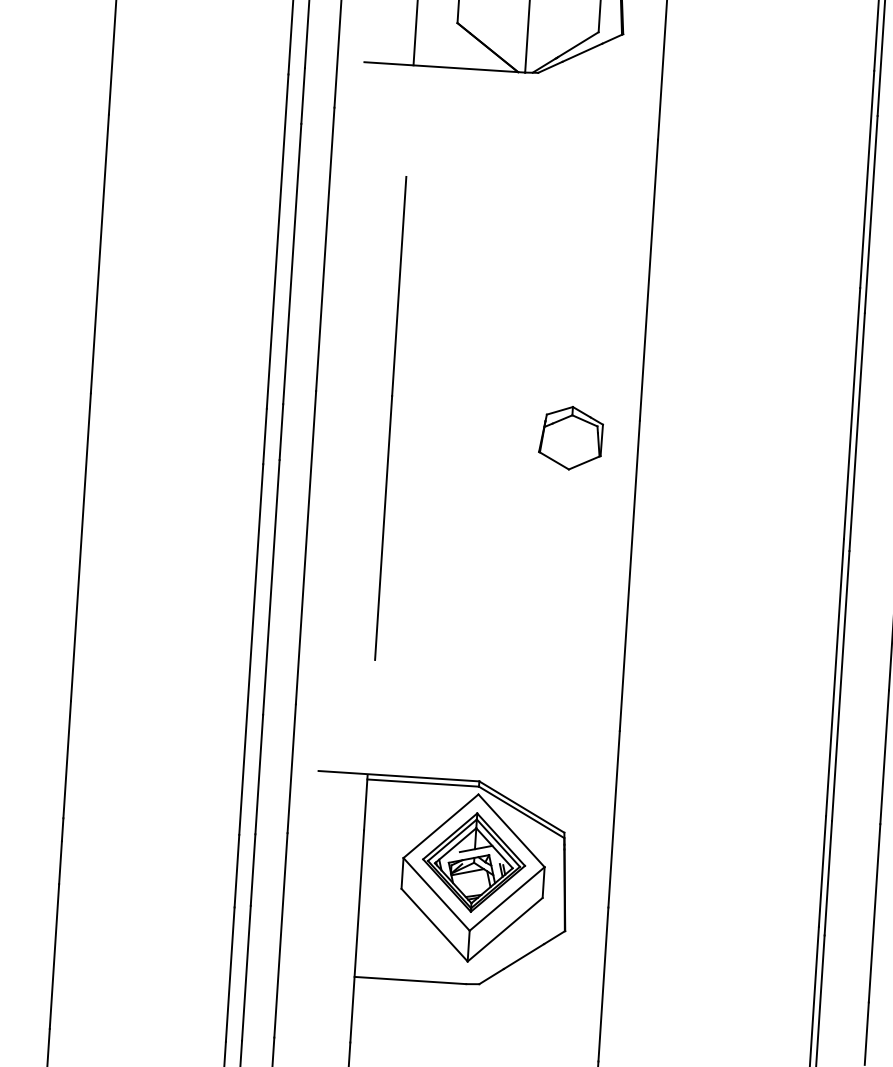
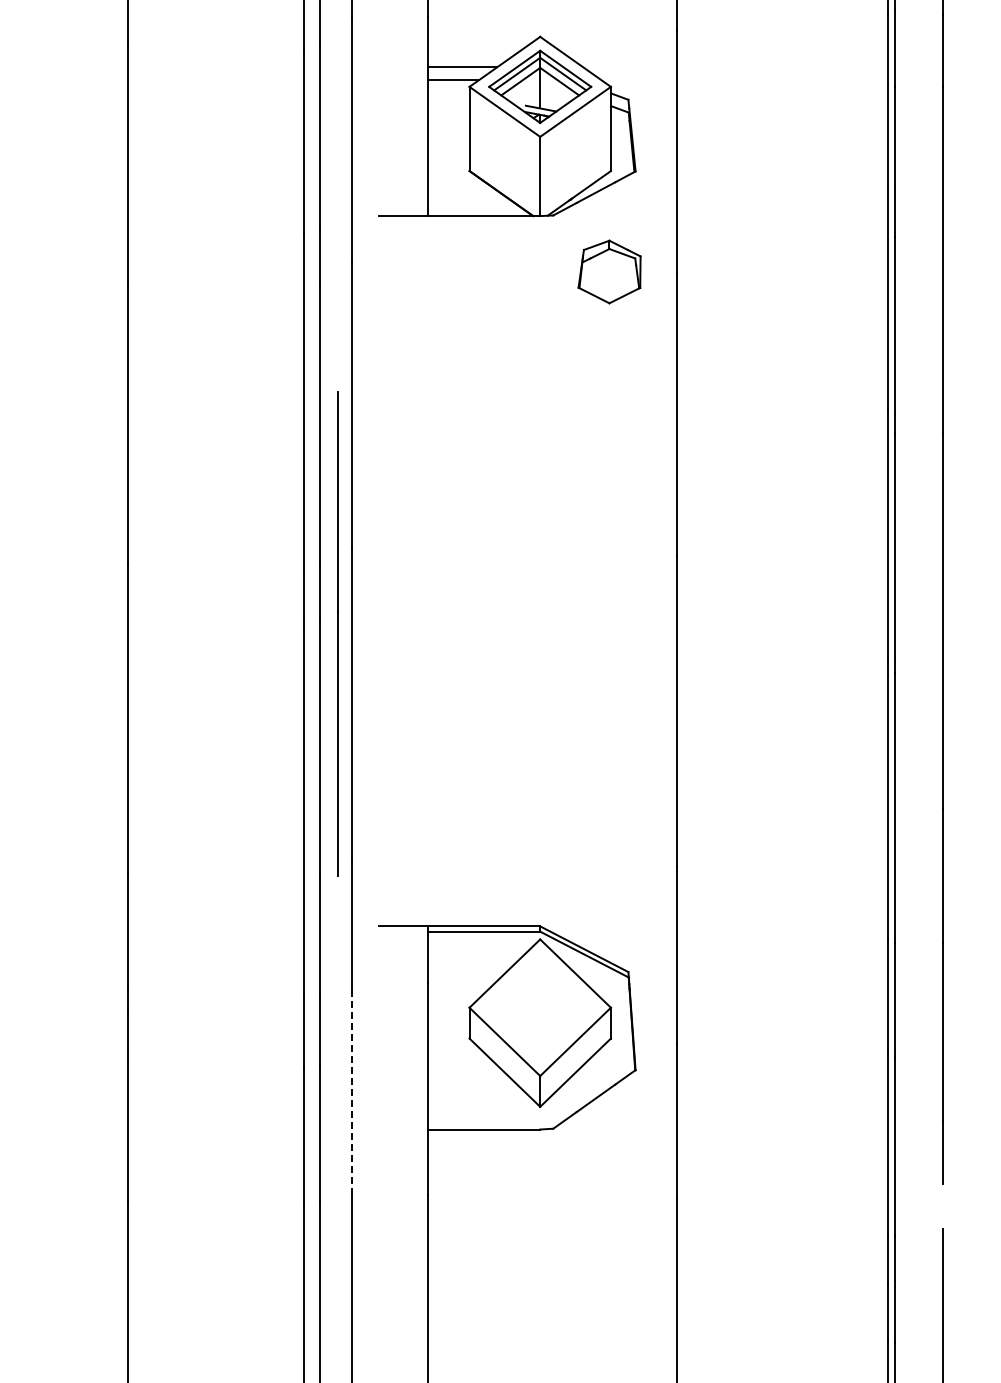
line: (389, 418) -> (337, 633), moved
part: (570, 437) -> (609, 271), moved
part: (474, 862) -> (540, 1007), removed
line: (281, 936) -> (352, 1093), solid -> dashed

